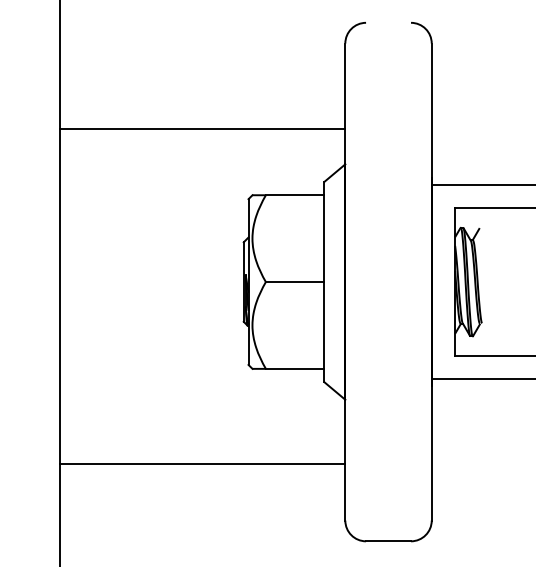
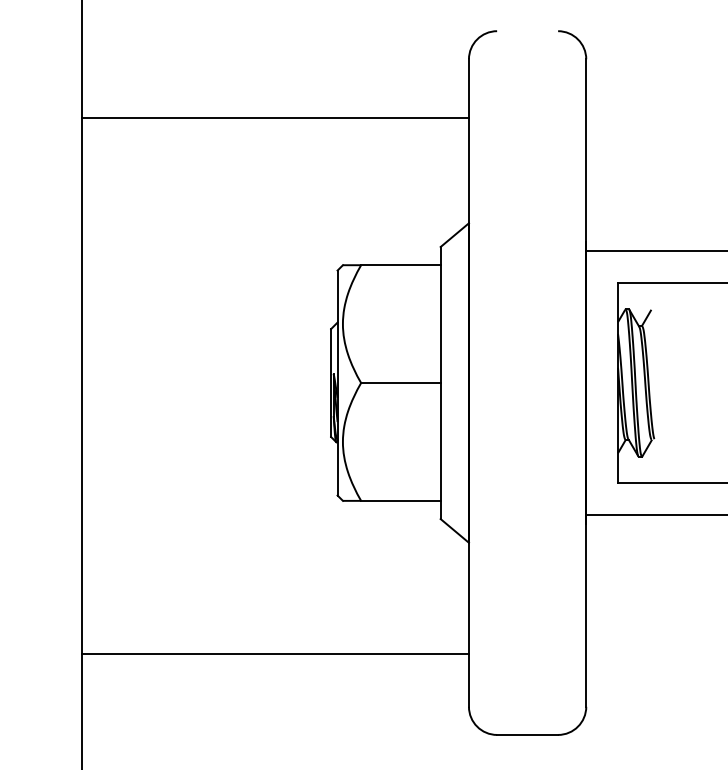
line: (202, 129) -> (275, 117), moved
line: (202, 463) -> (275, 653), moved

